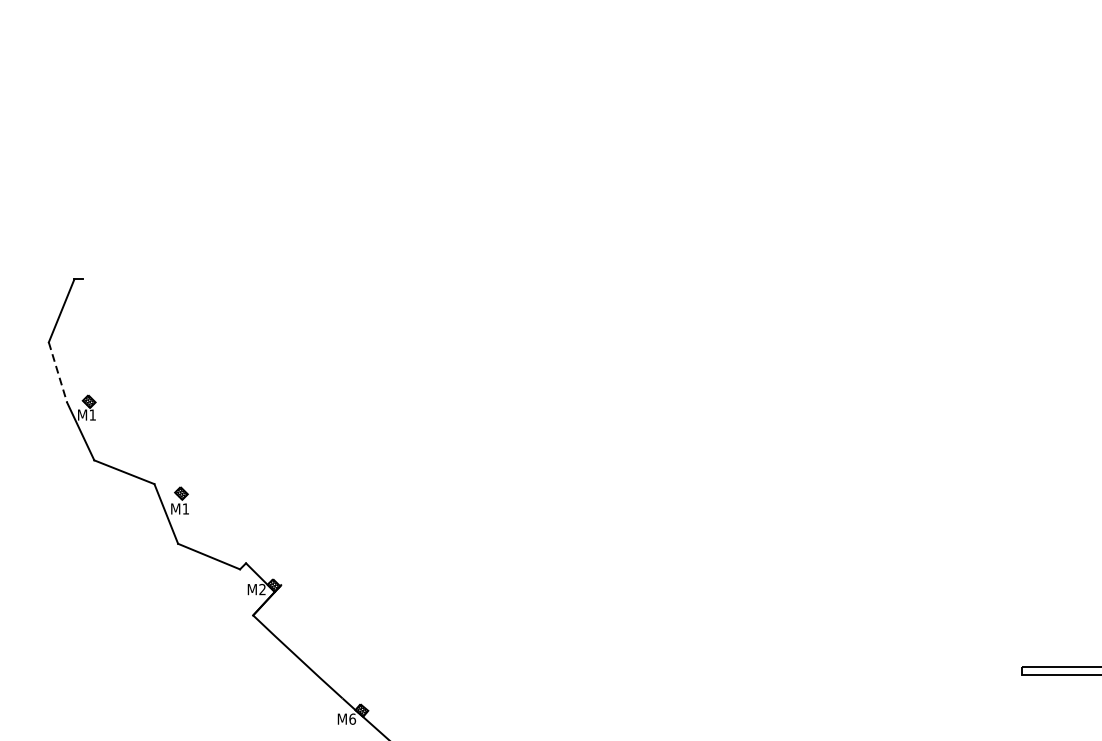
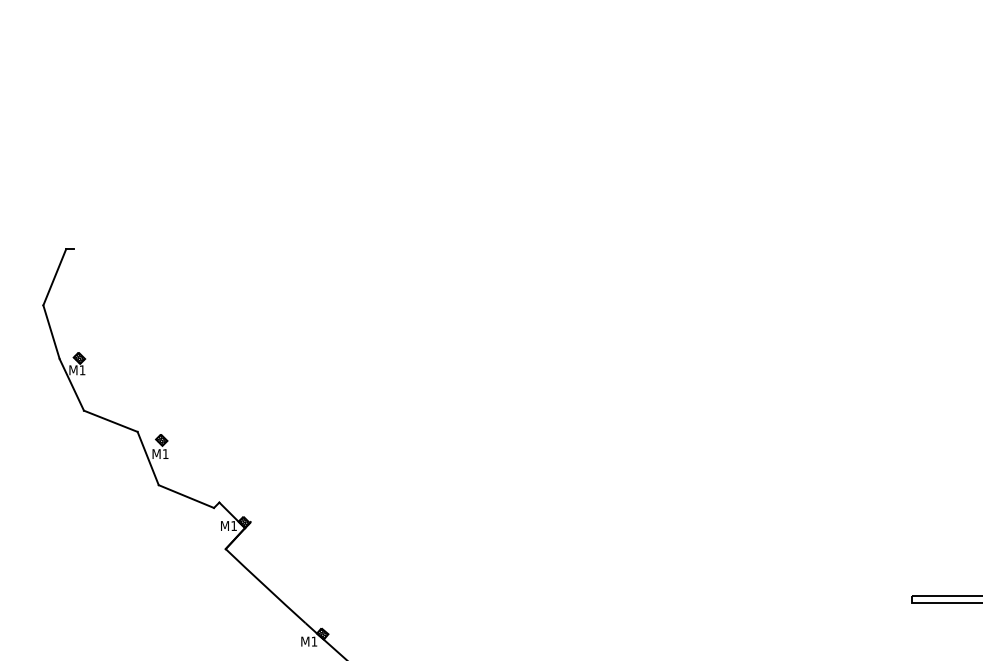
line: (57, 372) -> (51, 332), dashed -> solid
text: (261, 589) -> (233, 525), M2 -> M1
text: (352, 719) -> (314, 641), M6 -> M1

